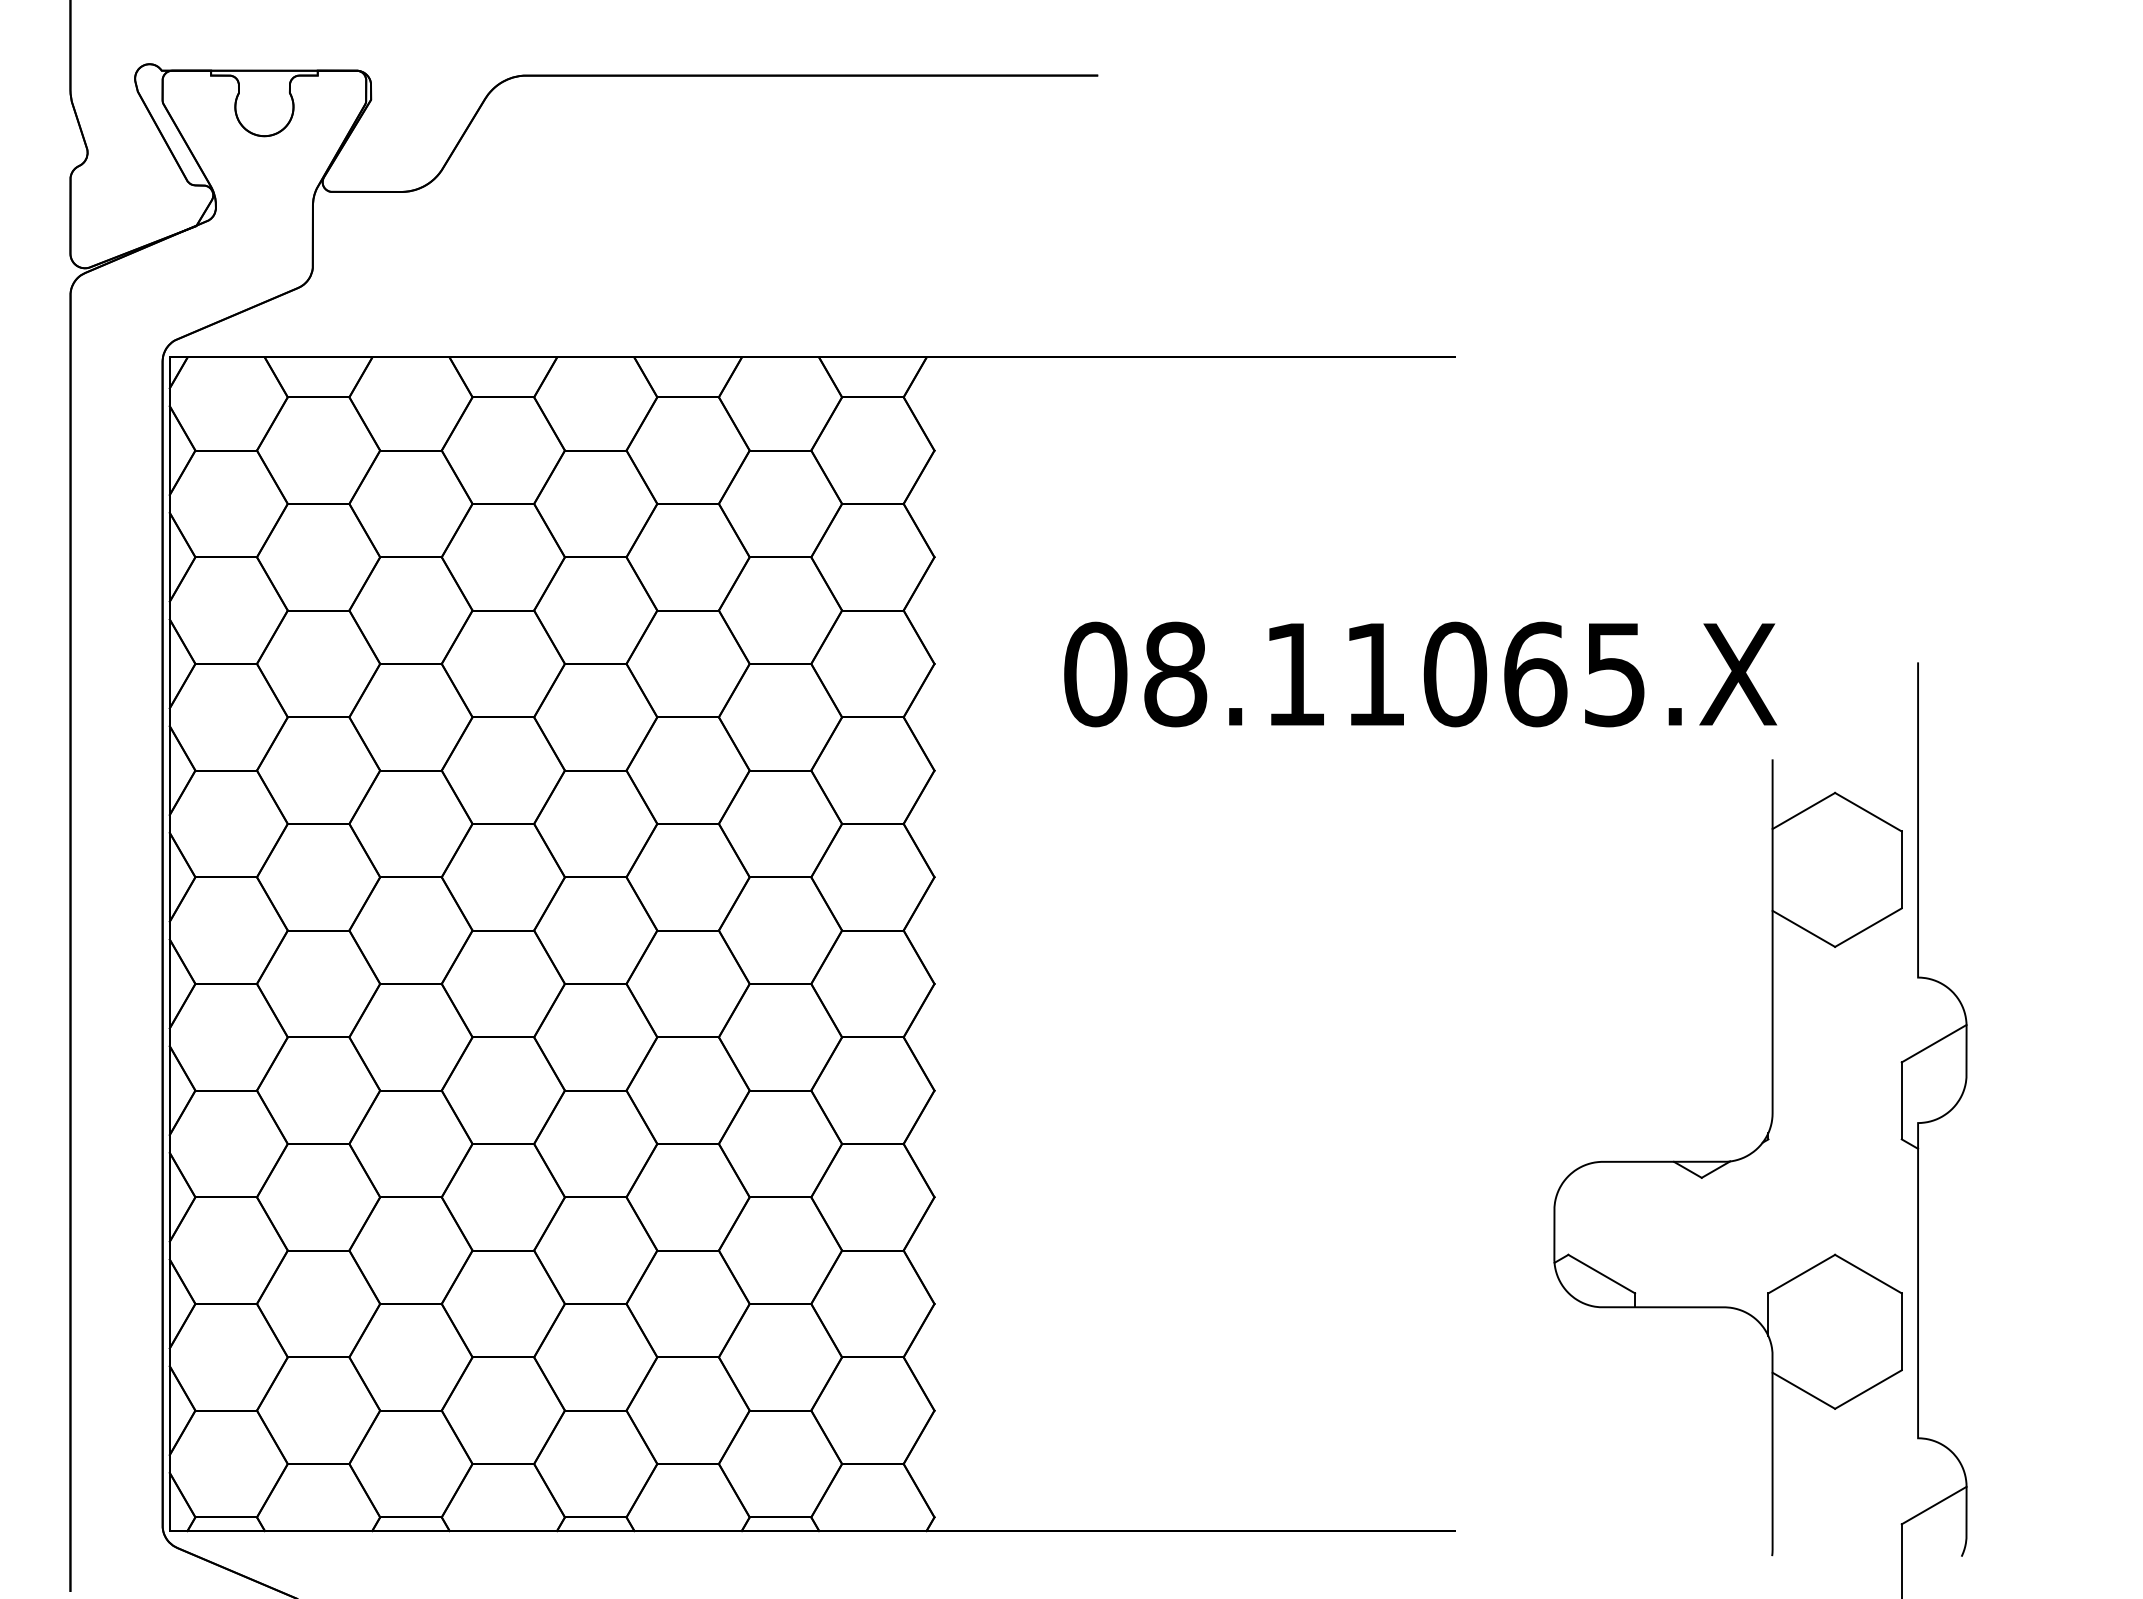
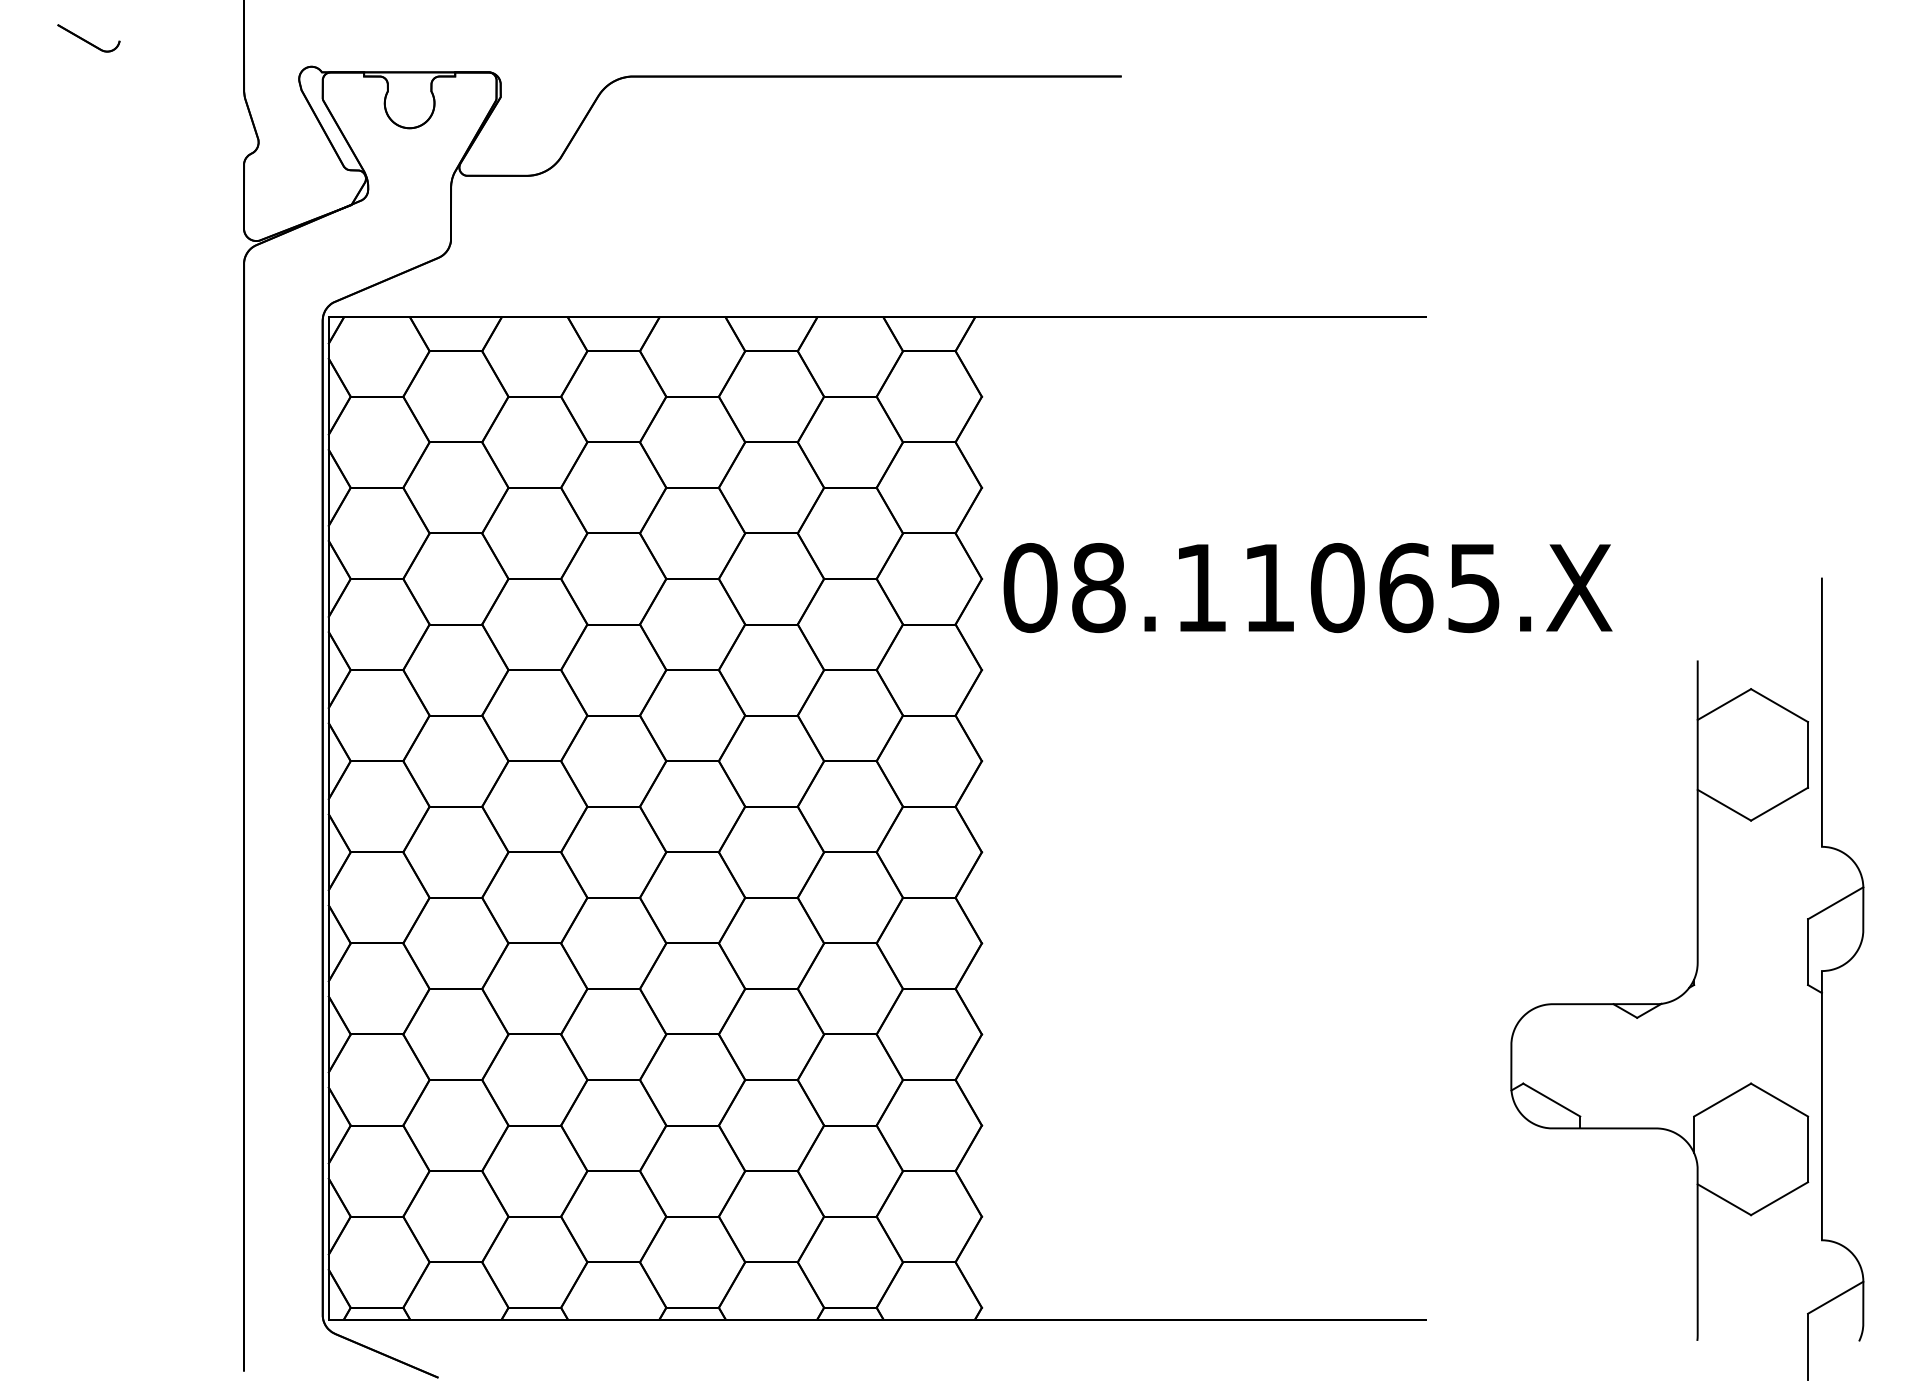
text: (1419, 675) -> (1307, 588), moved

